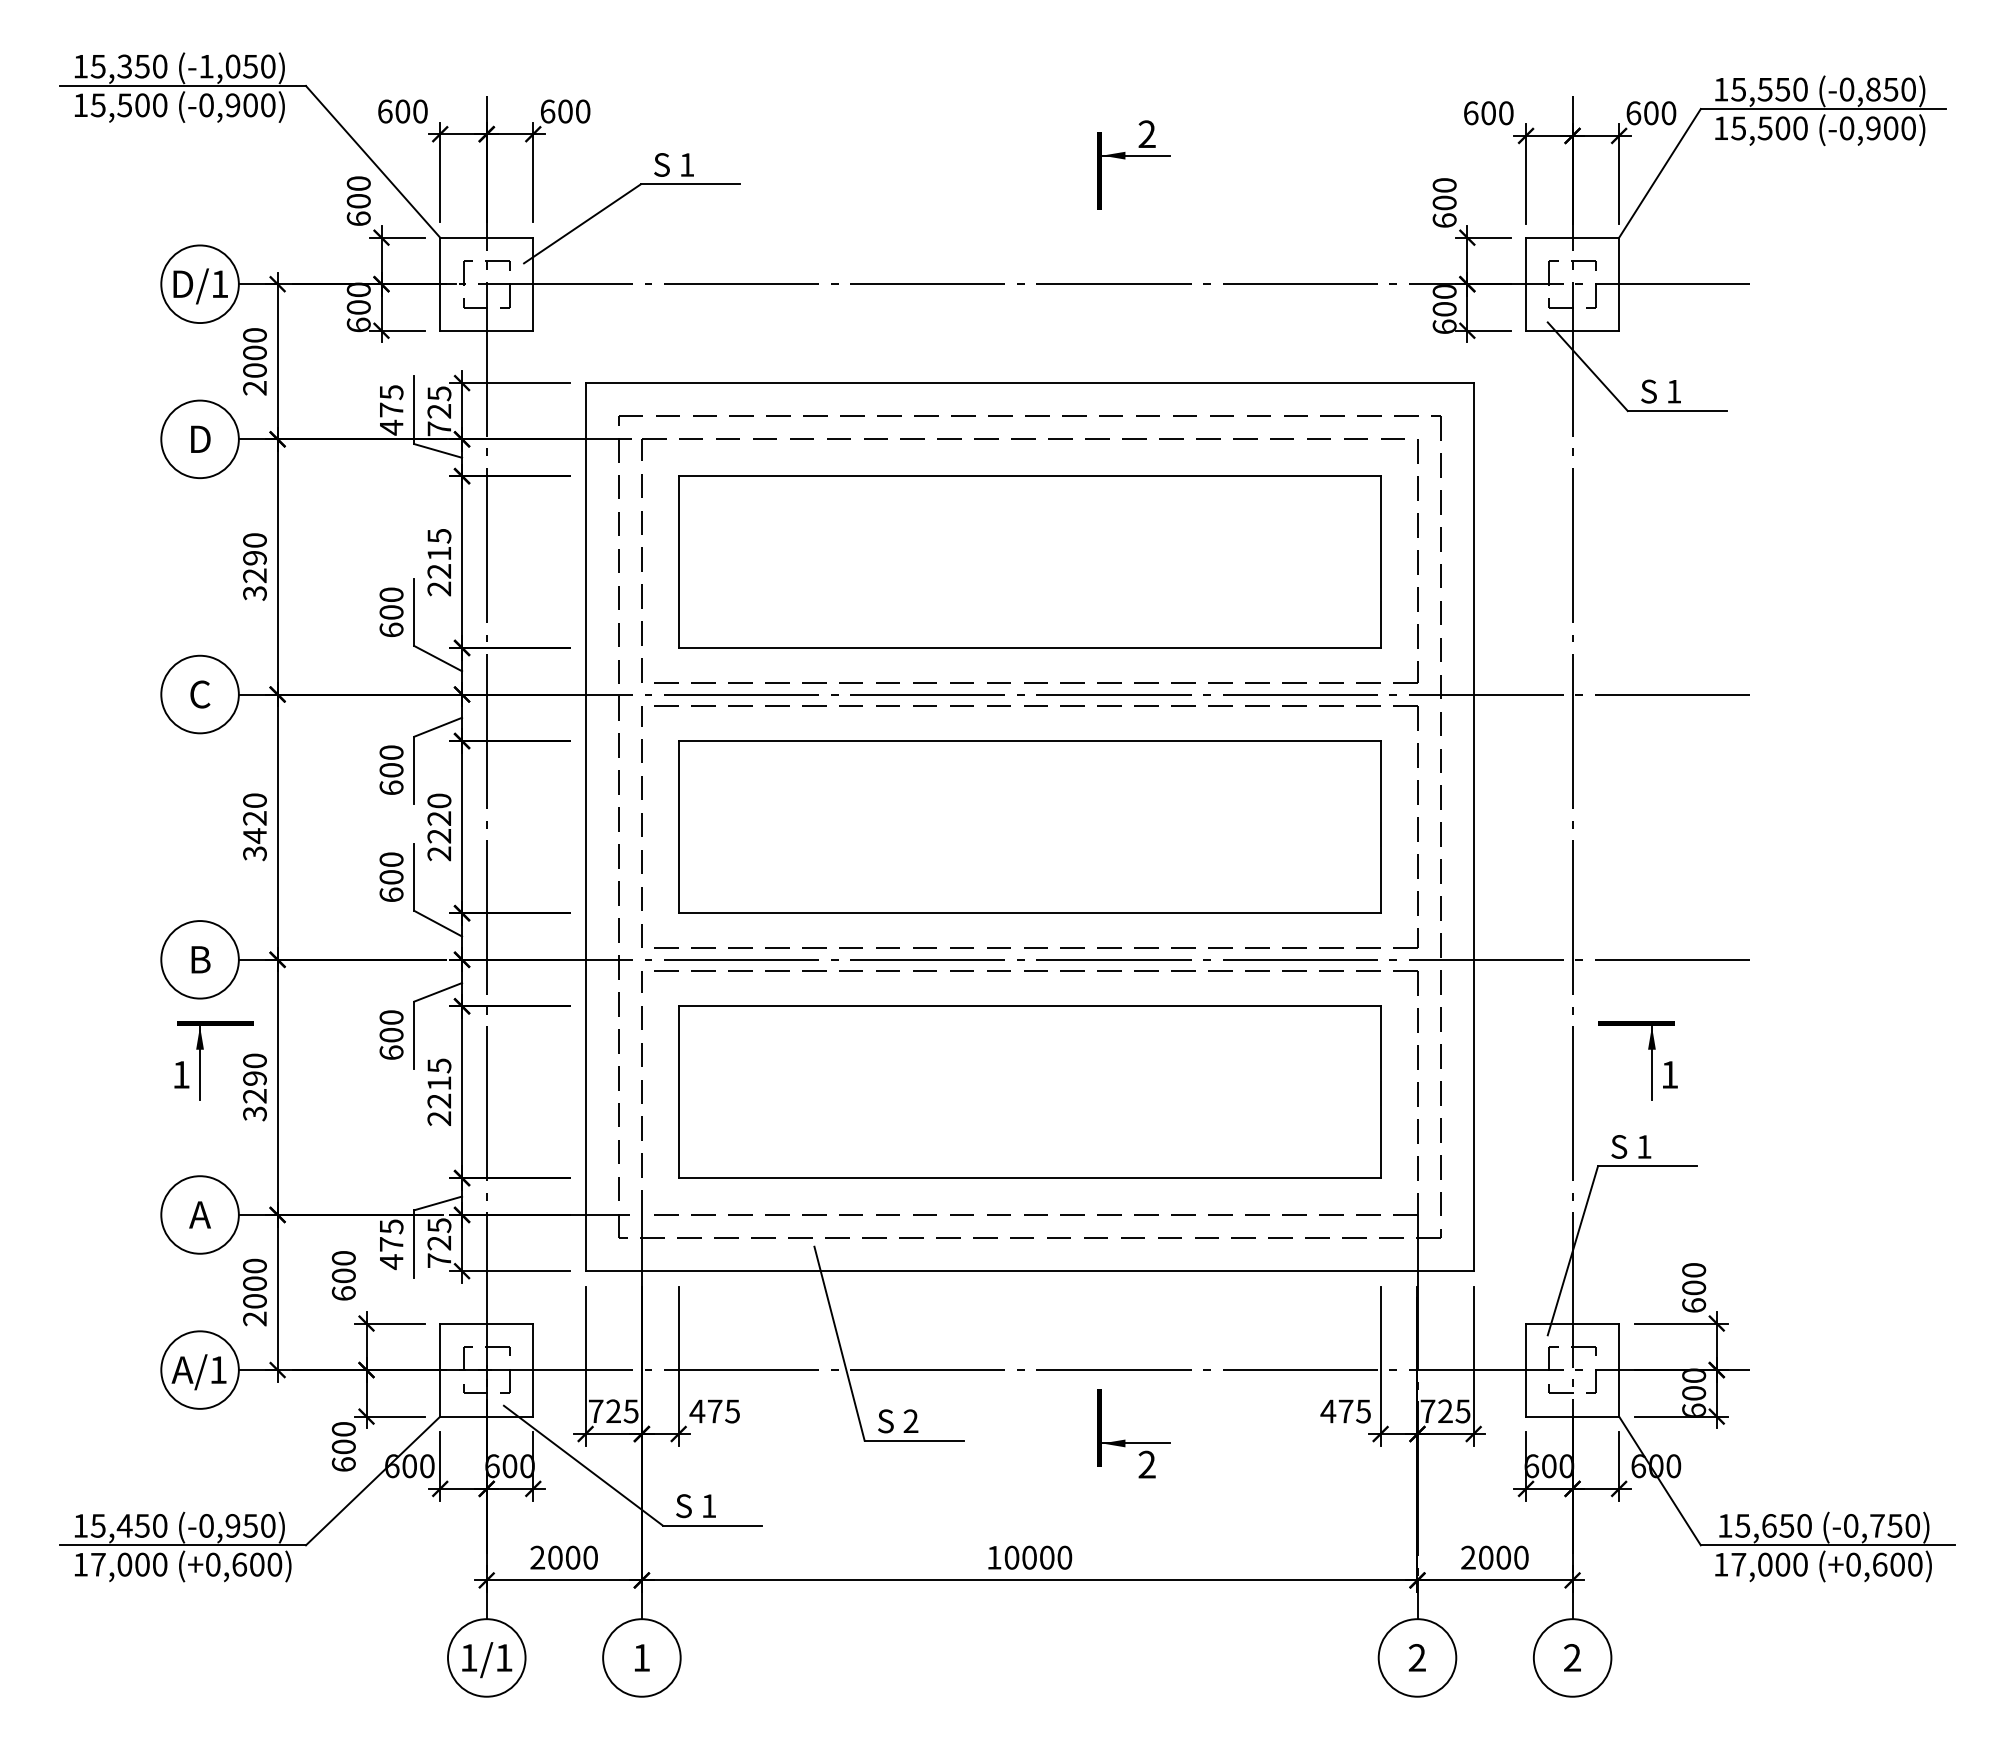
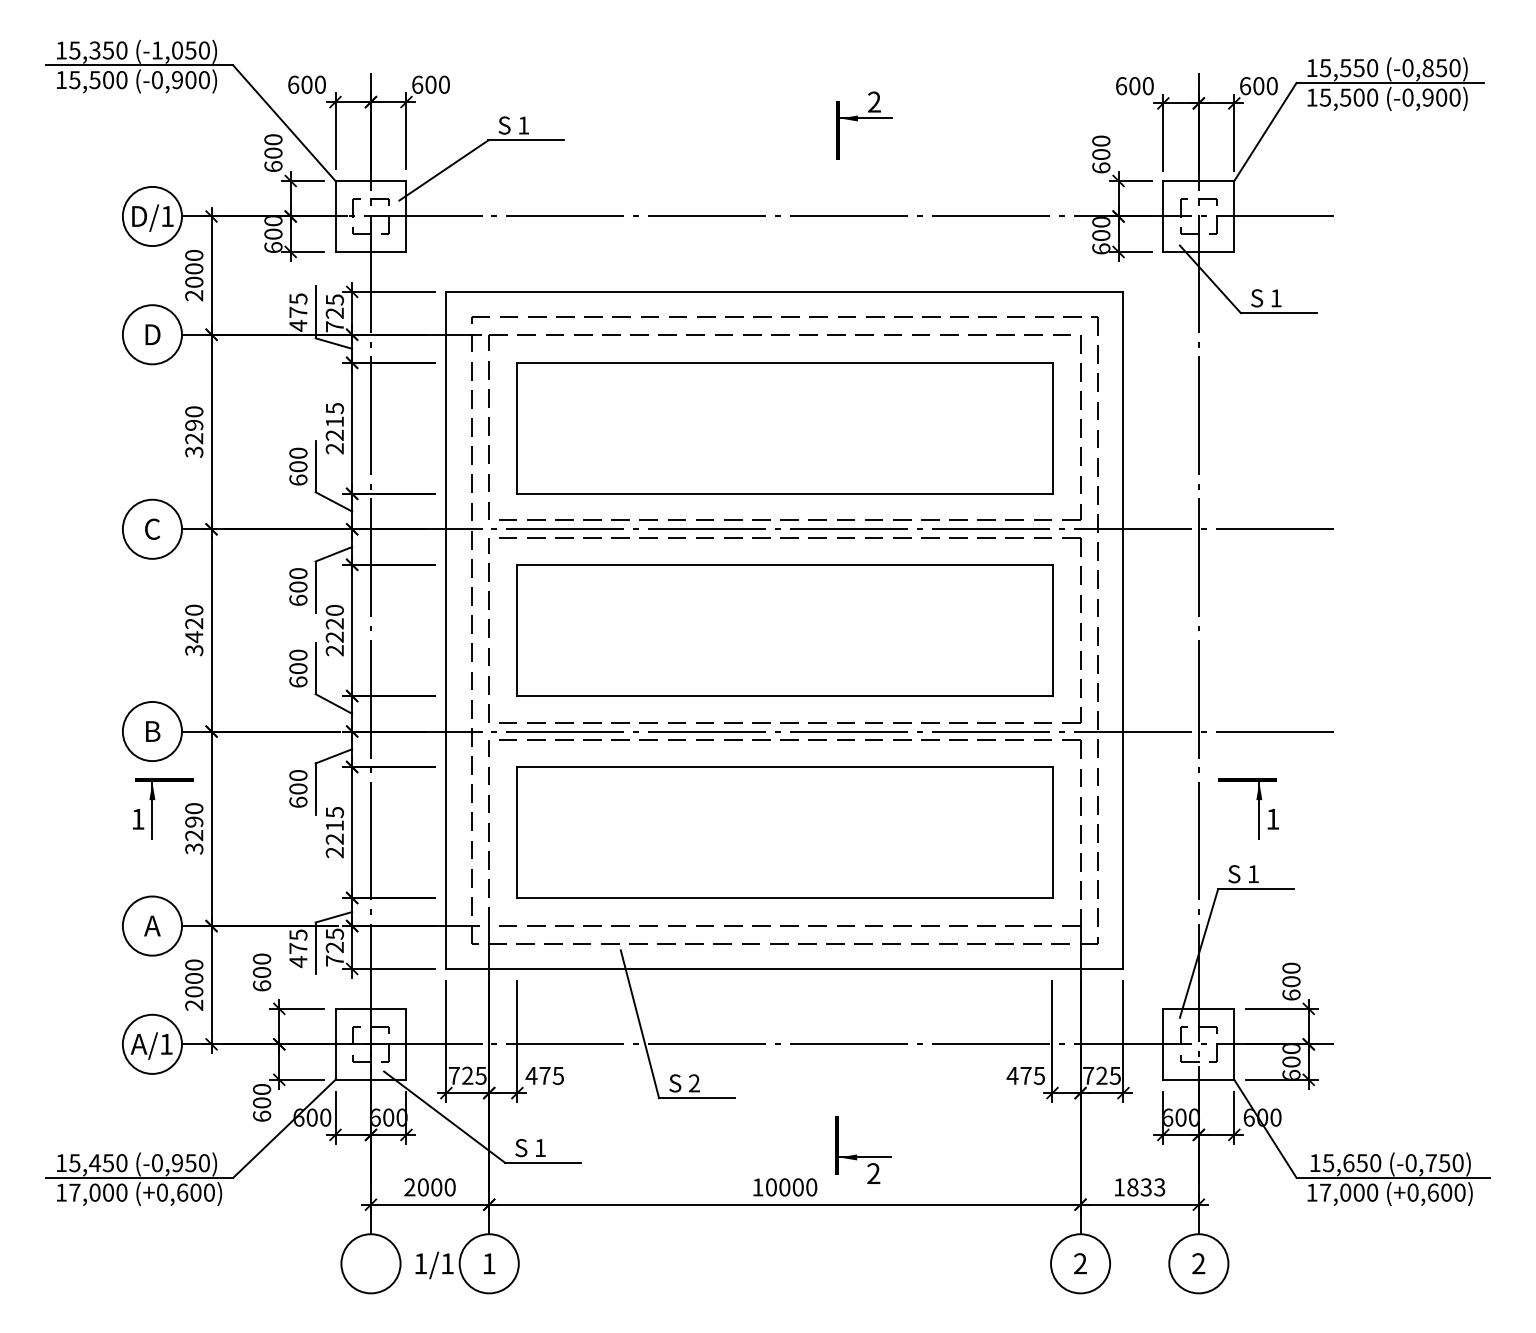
part: (1133, 1442) -> (863, 1156), moved
text: (1494, 1557) -> (1139, 1187), 2000 -> 1833
text: (487, 1660) -> (434, 1265), moved

